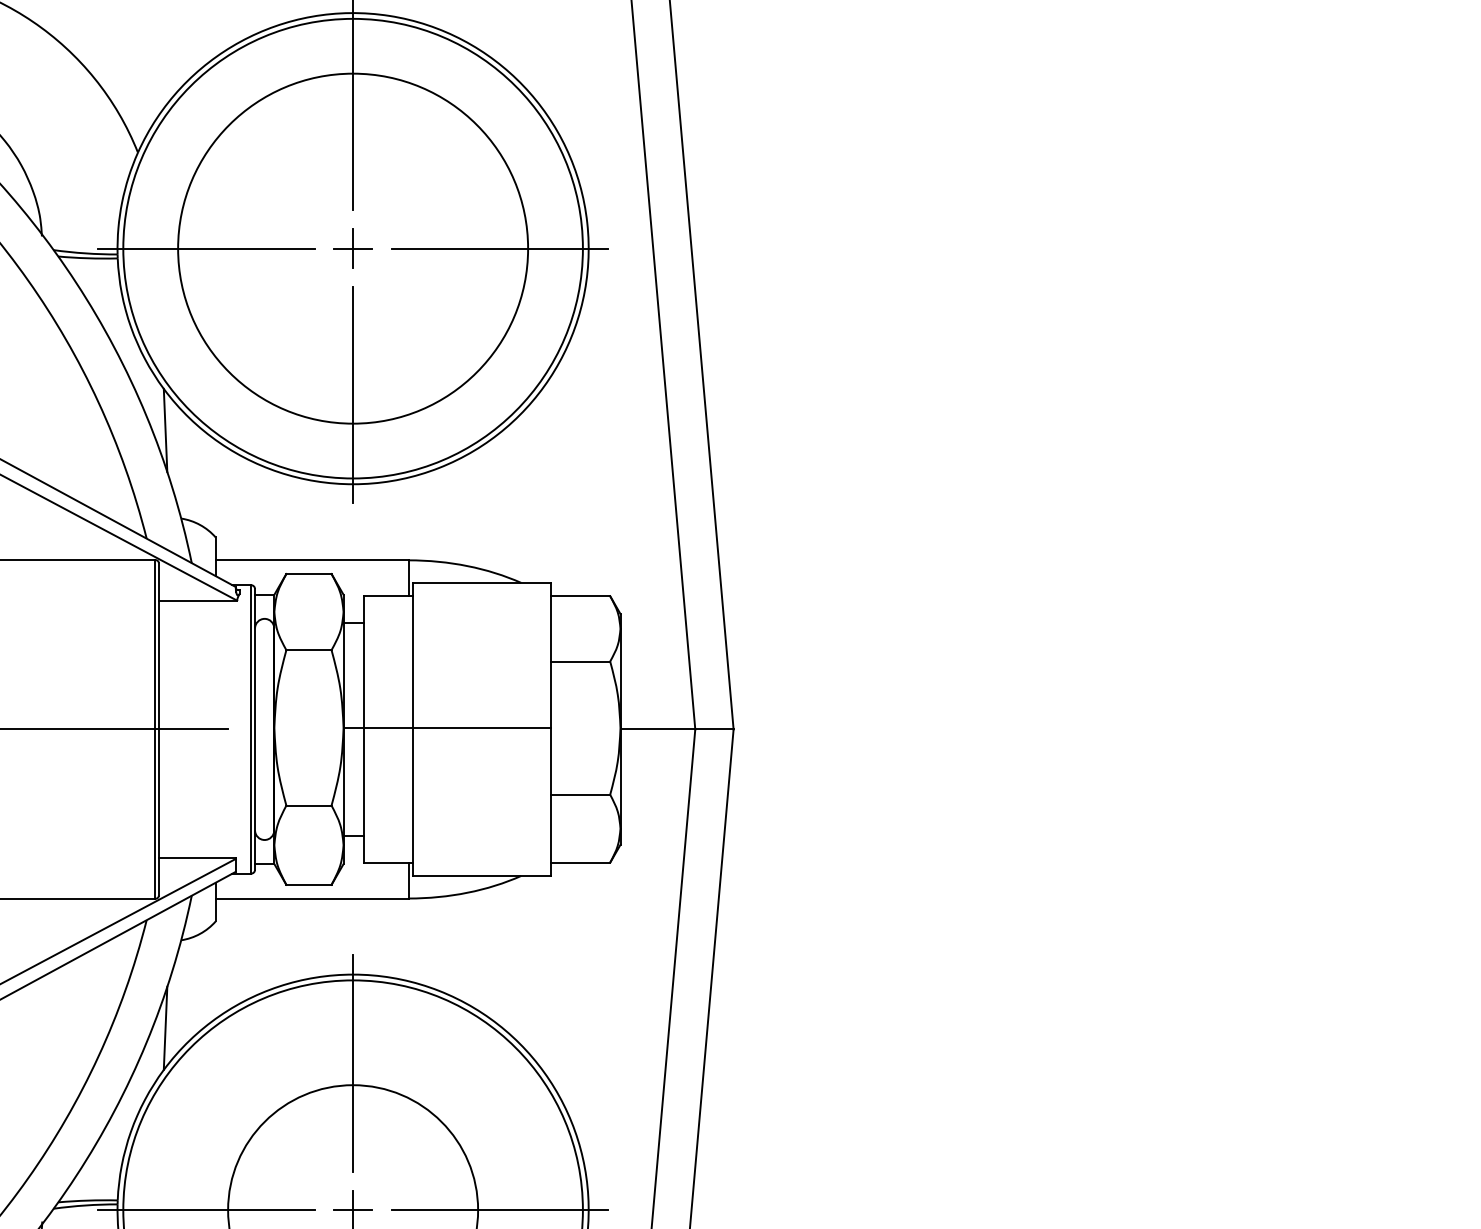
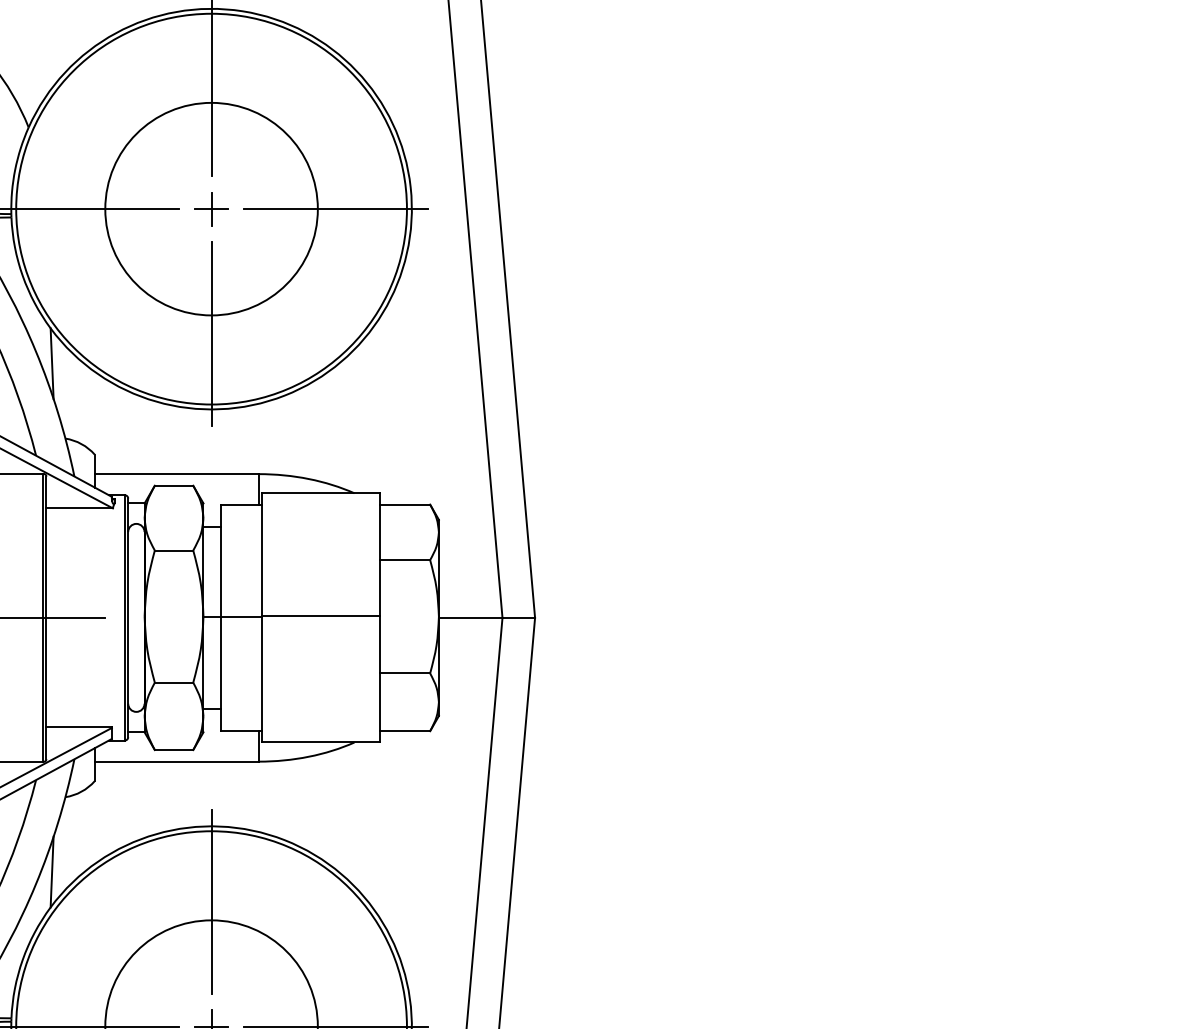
circle: (353, 248) -> (211, 209), size x0.71

